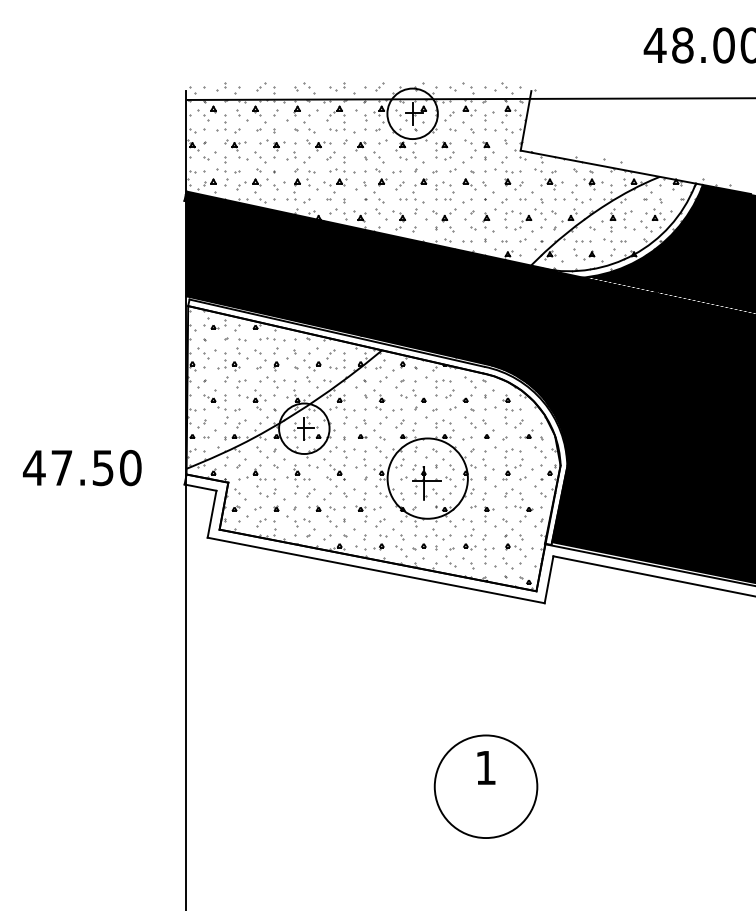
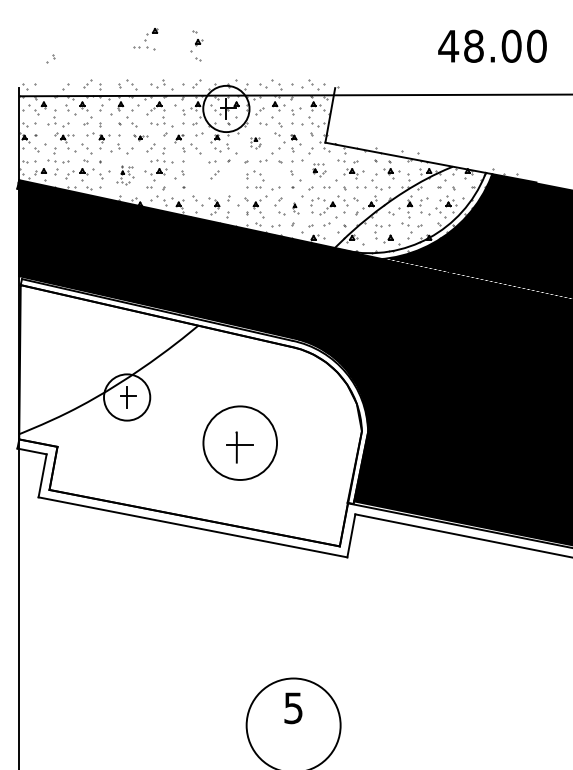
part: (221, 86) -> (50, 58), moved
part: (318, 145) -> (140, 137), size x0.6
part: (444, 150) -> (255, 142), size x0.6
part: (513, 180) -> (318, 170), size x0.7
part: (469, 184) -> (278, 173), removed
part: (302, 185) -> (125, 174), size x0.6
part: (380, 185) -> (196, 45), moved
part: (413, 190) -> (145, 39), moved
part: (488, 222) -> (295, 208), size x0.6
hatch: (370, 449) -> (187, 416), removed
text: (485, 768) -> (293, 708), 1 -> 5

